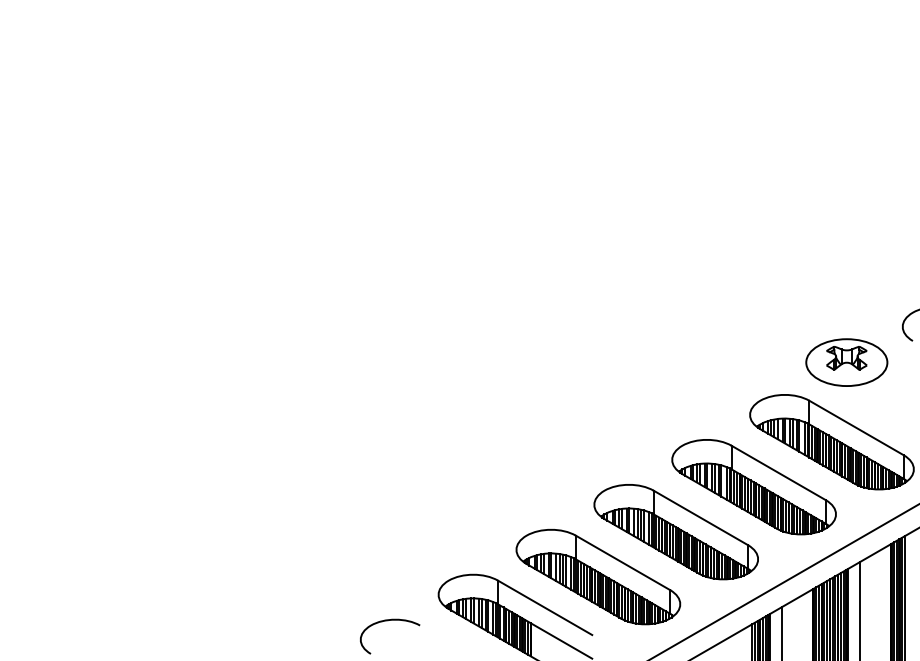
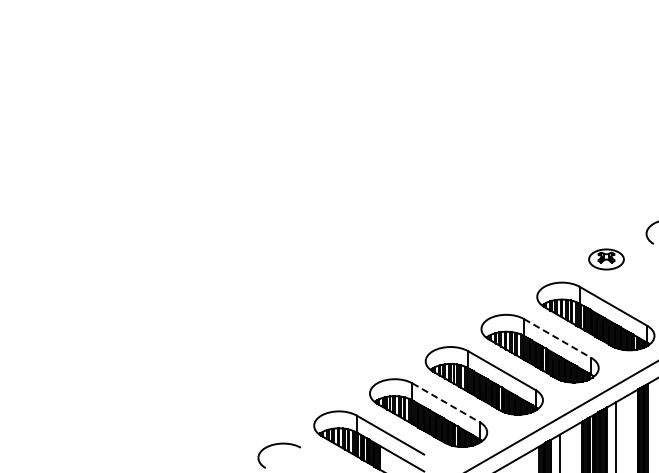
part: (846, 362) -> (606, 259), size x0.6
line: (778, 472) -> (557, 338), solid -> dashed
line: (623, 562) -> (446, 402), solid -> dashed

